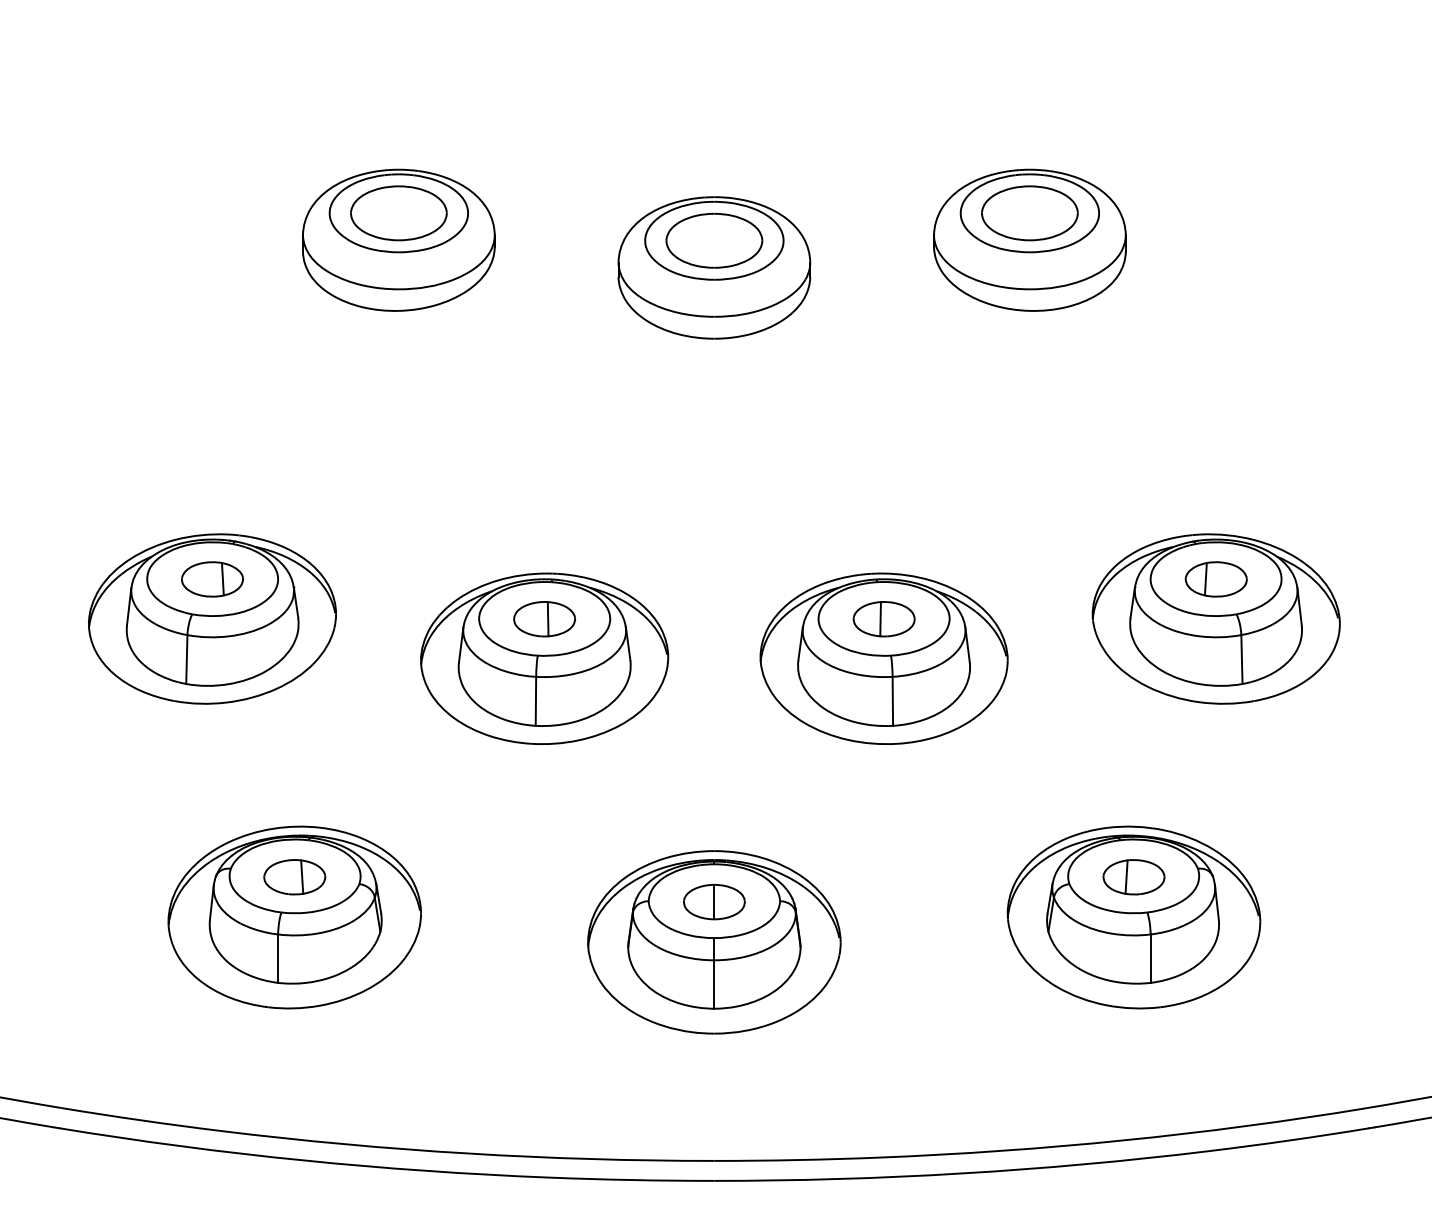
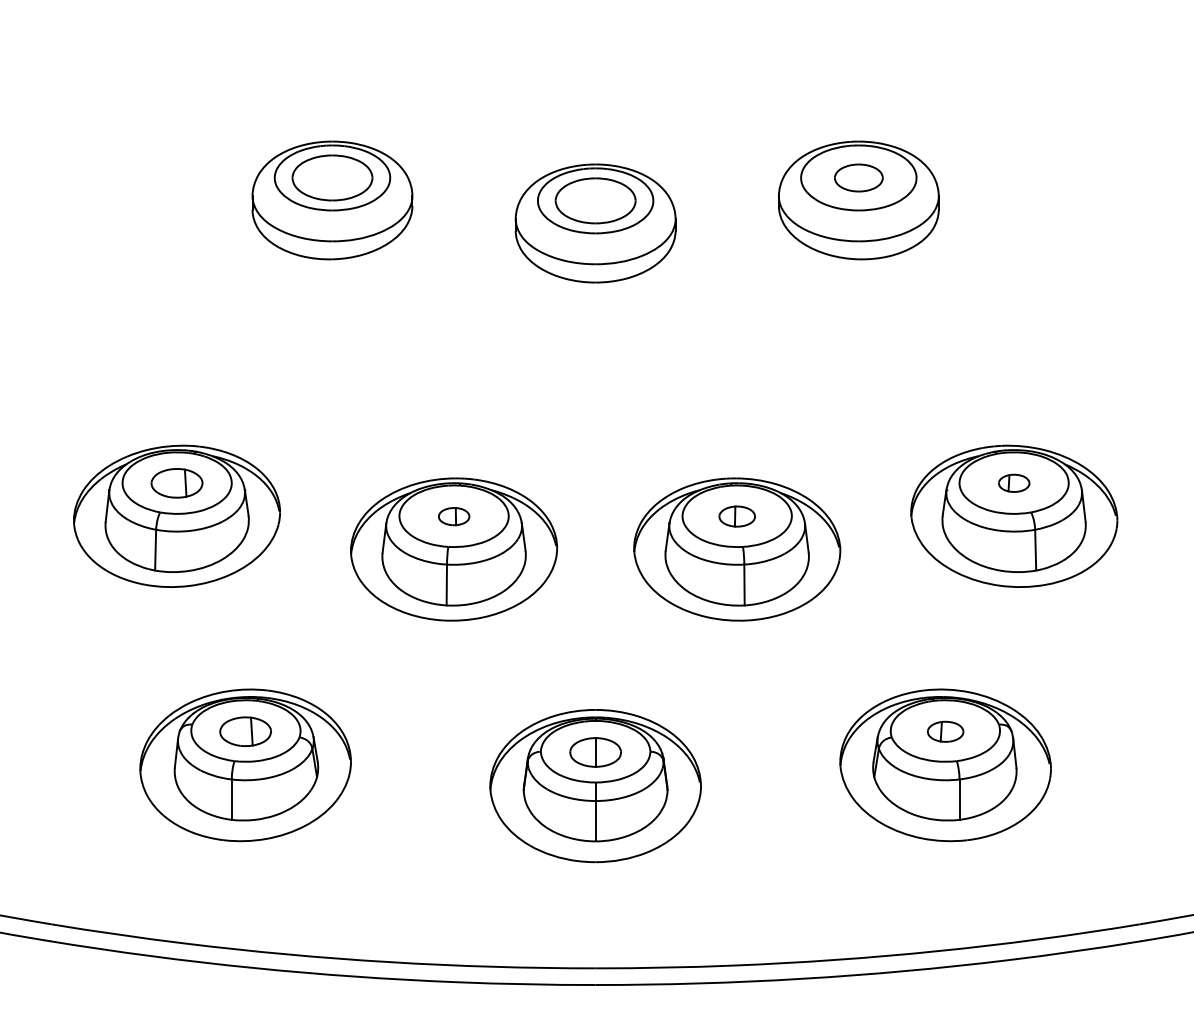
part: (1029, 213) -> (858, 178), size x0.6
part: (1215, 579) -> (1013, 483), size x0.6
part: (544, 619) -> (453, 516), size x0.6
part: (883, 619) -> (736, 516), size x0.7
part: (1133, 877) -> (945, 731), size x0.7

